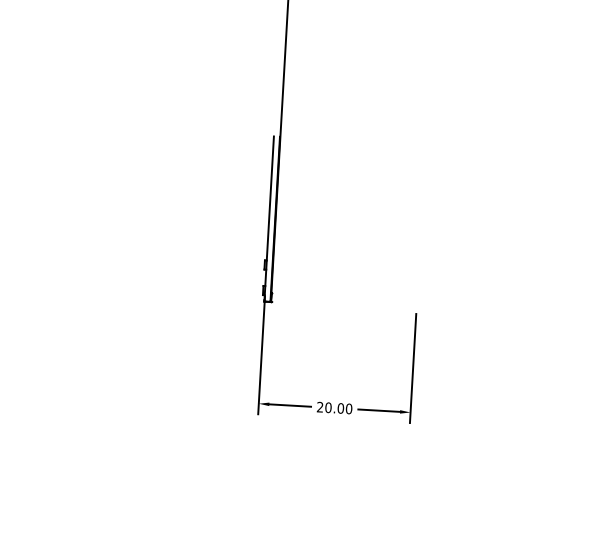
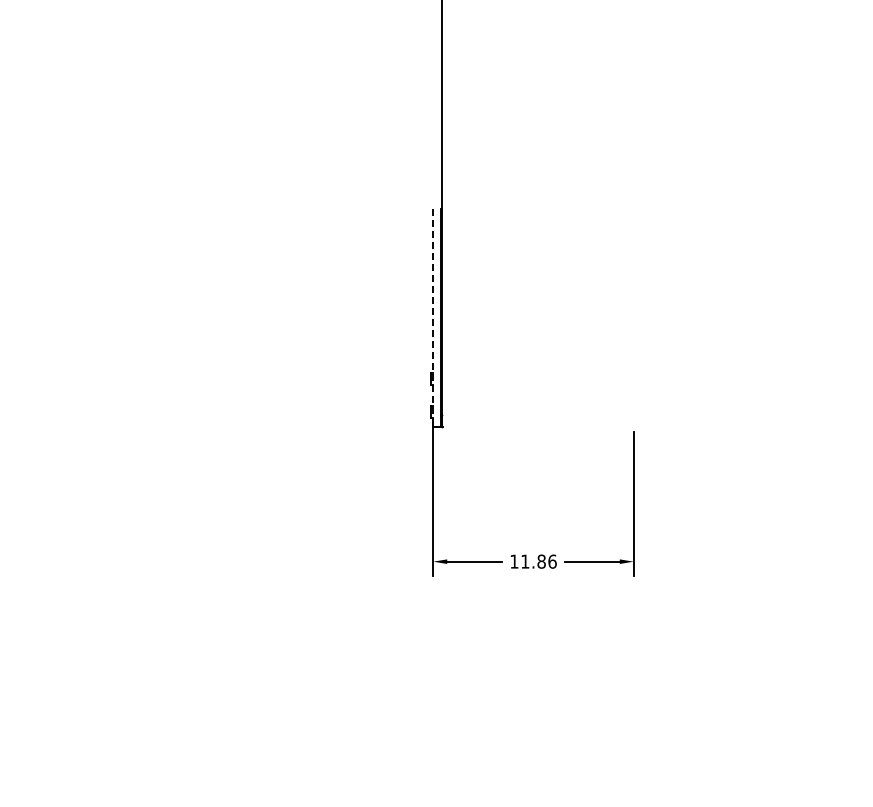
line: (268, 218) -> (432, 317), solid -> dashed
text: (334, 407) -> (533, 561), 20.00 -> 11.86

